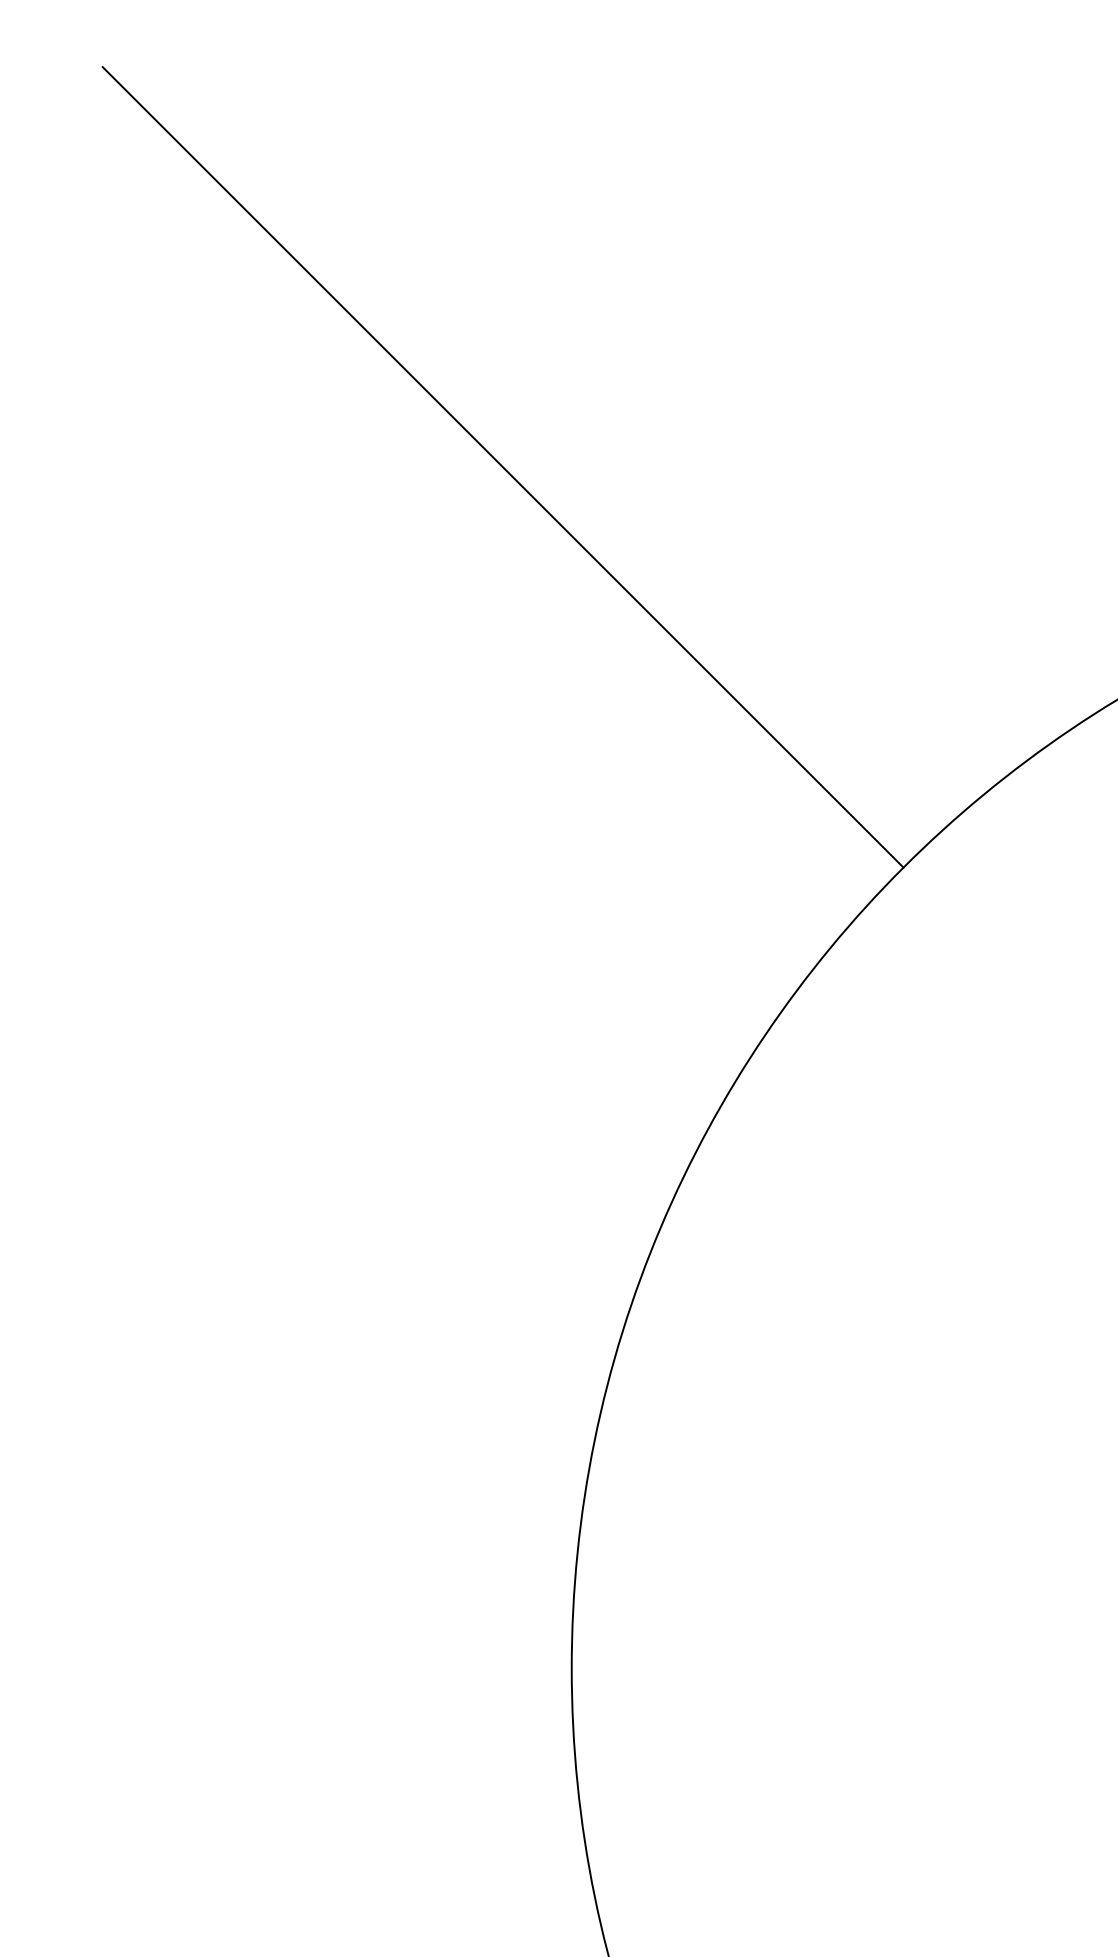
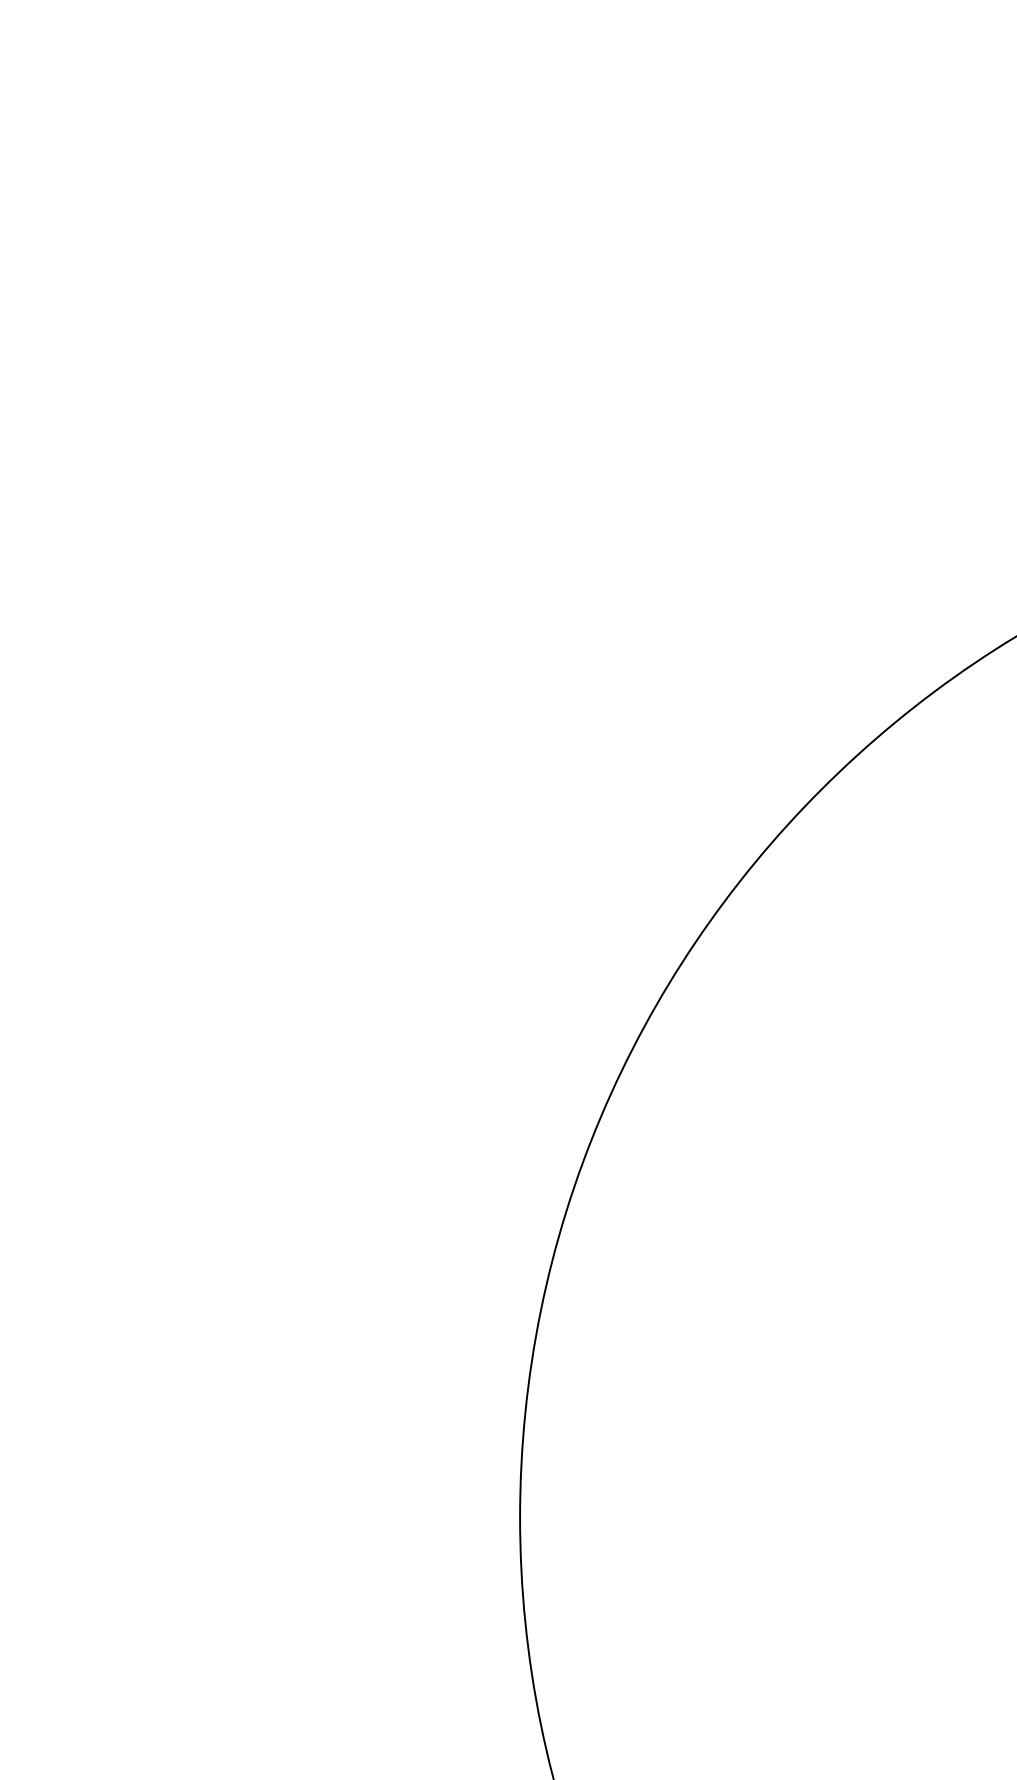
line: (502, 466) -> (457, 424), removed

